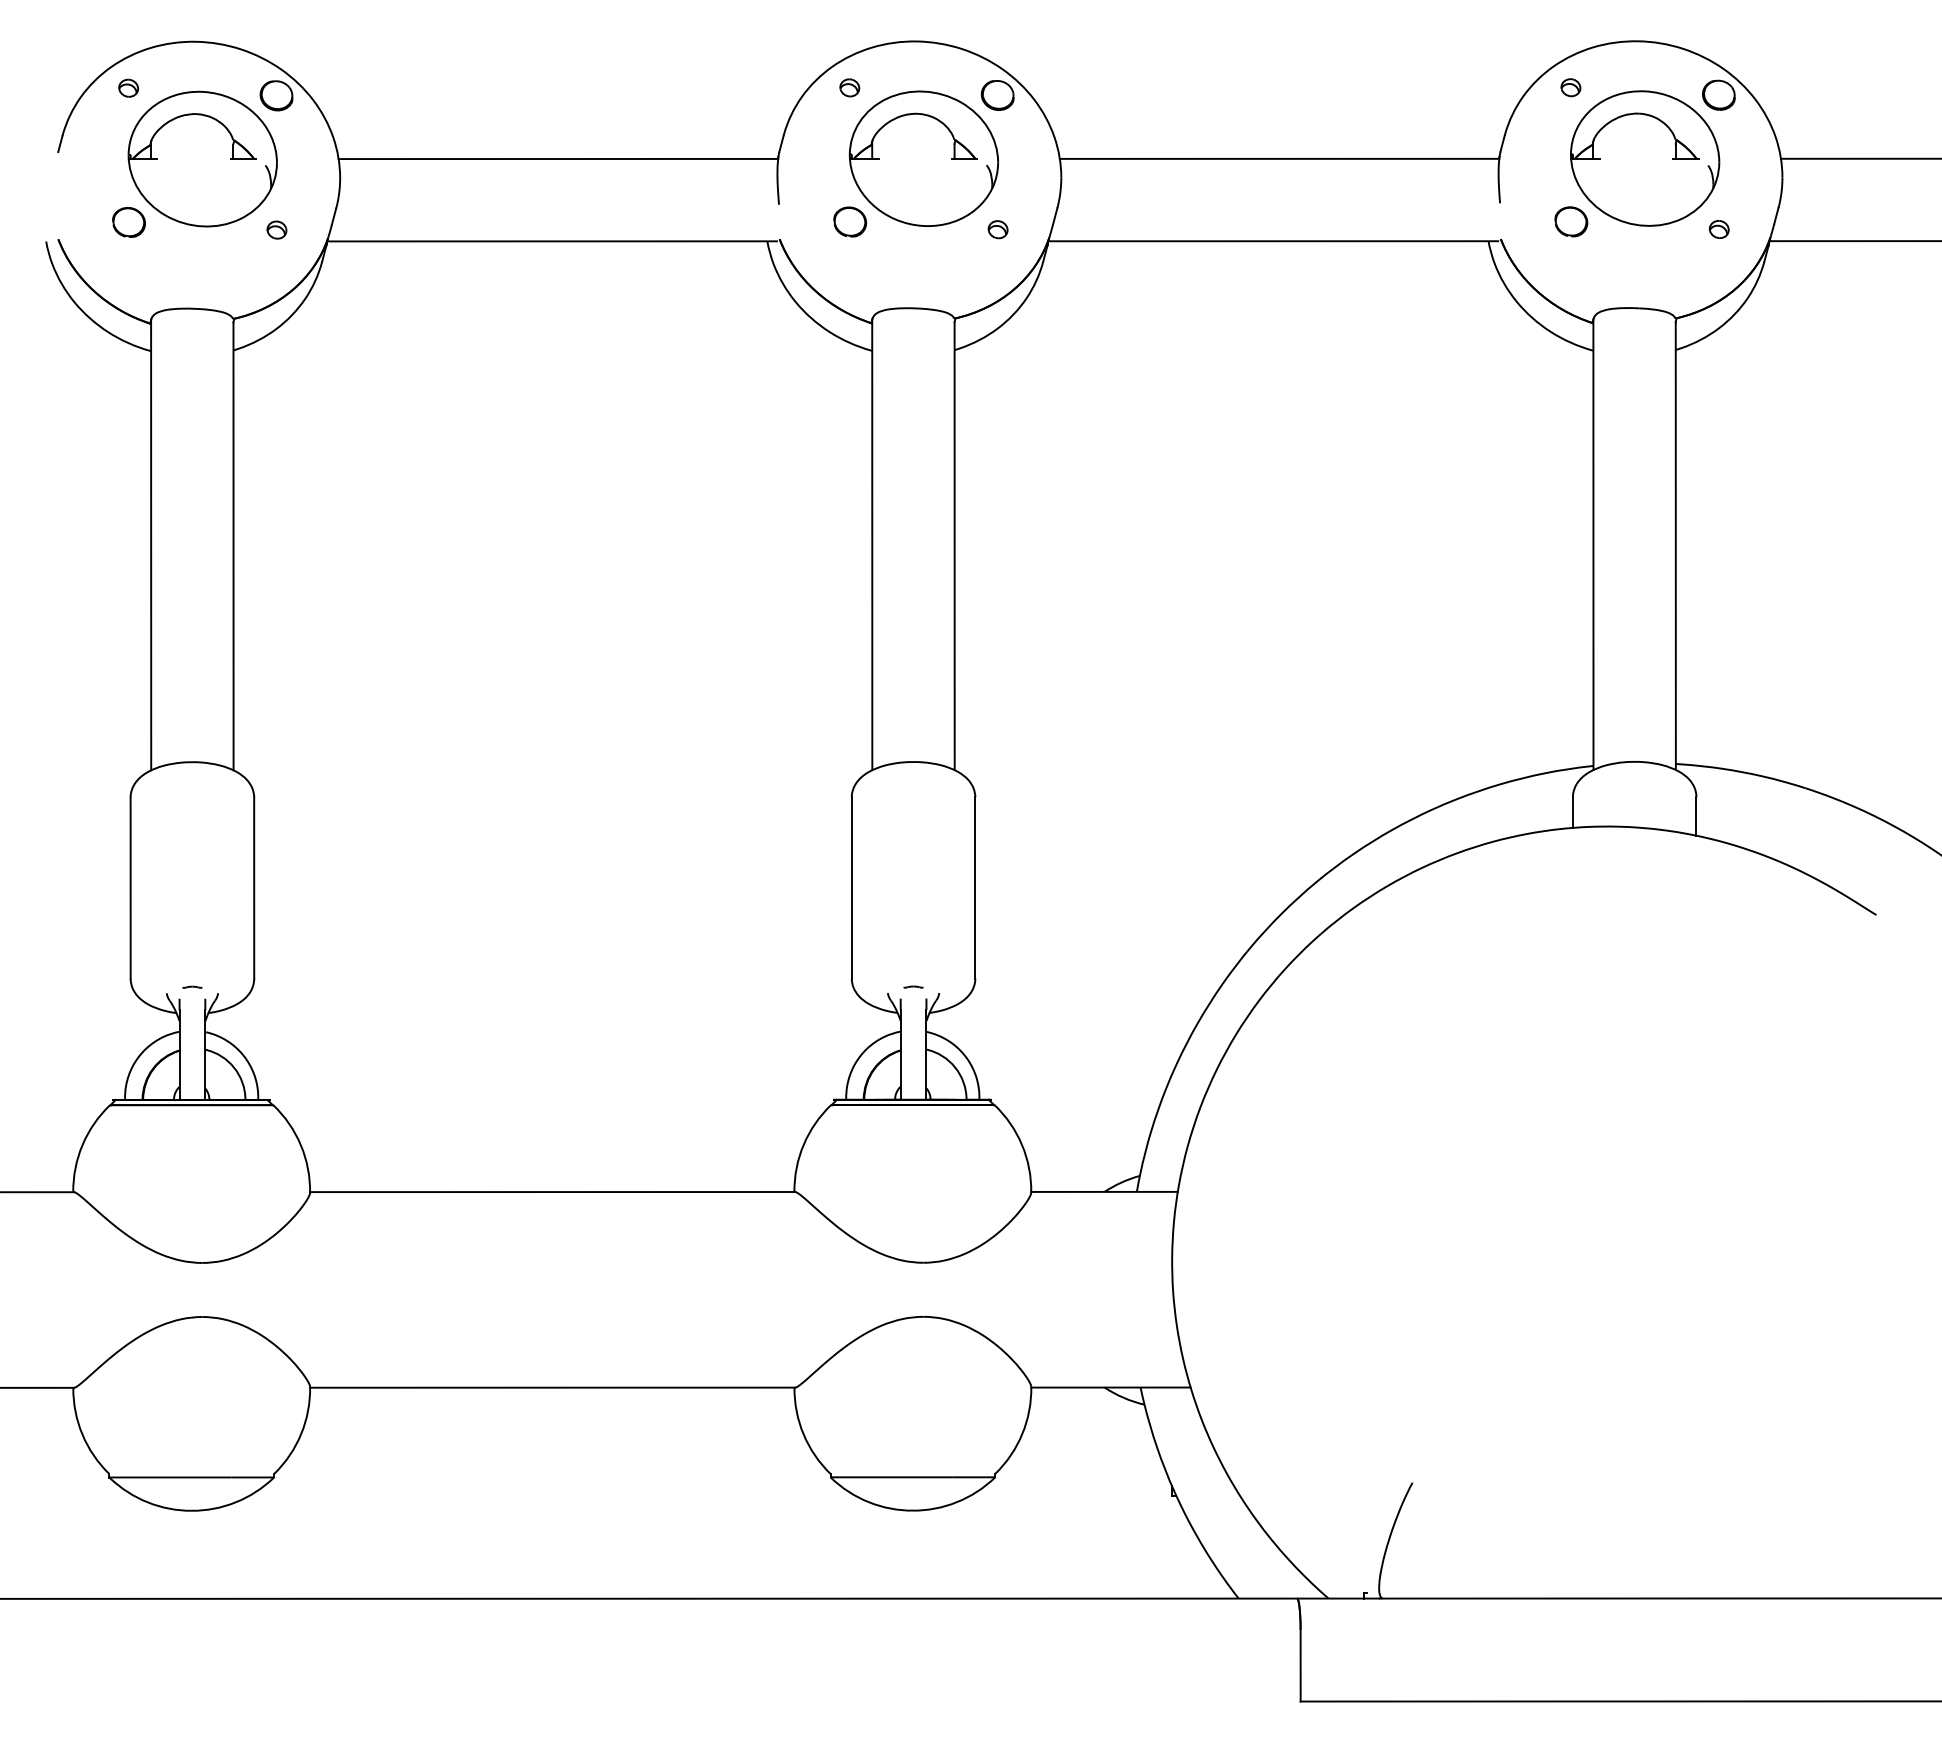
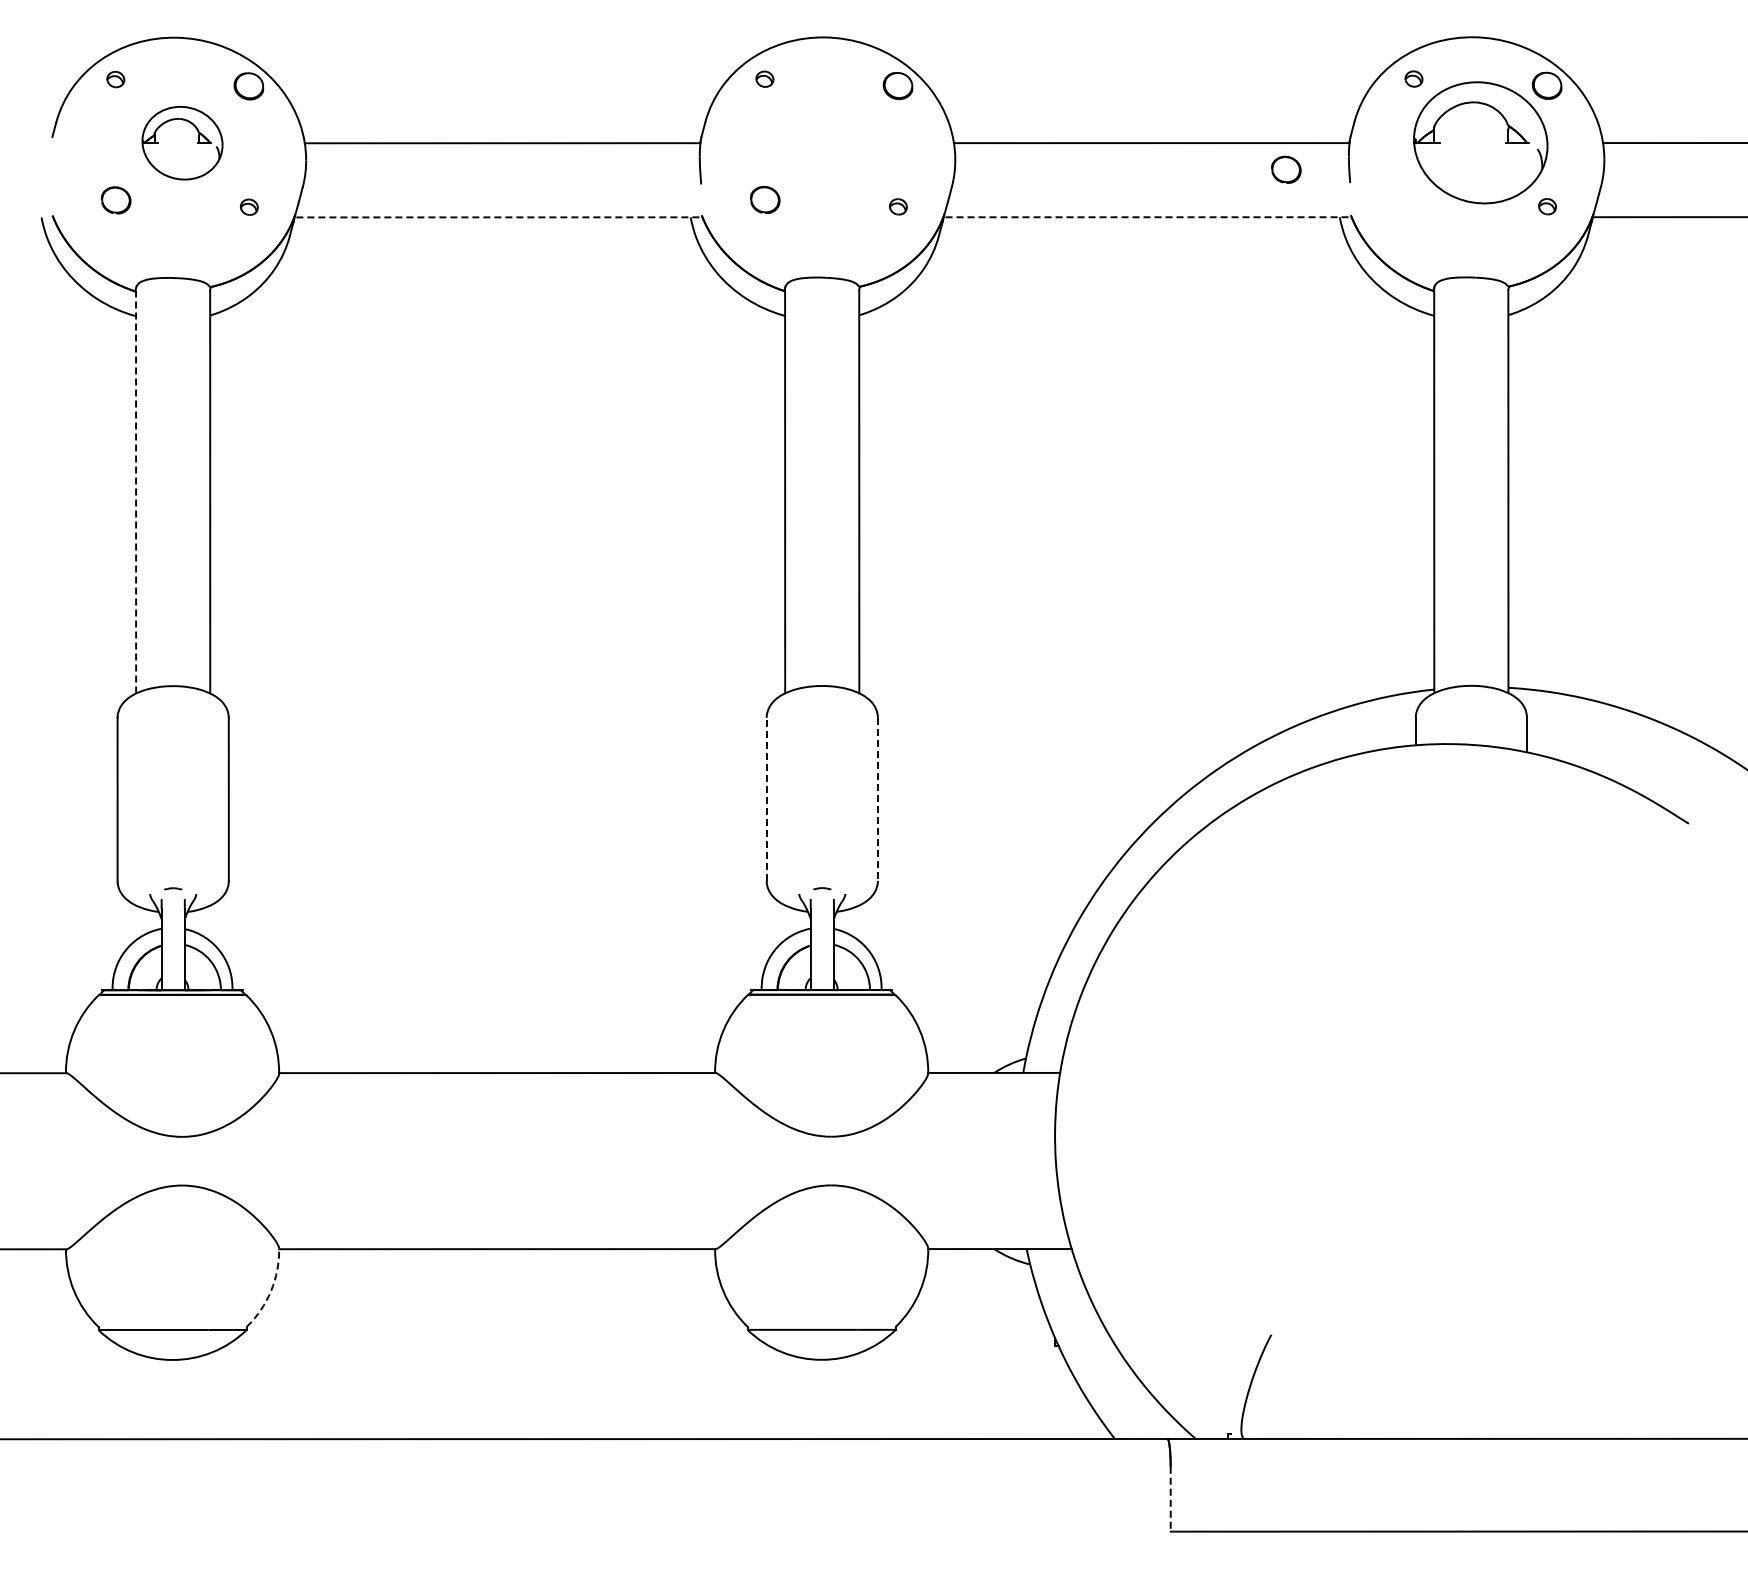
part: (202, 158) -> (182, 142), size x0.6
part: (923, 158) -> (831, 142), removed
part: (1571, 221) -> (1286, 169), moved
line: (551, 241) -> (496, 217), solid -> dashed
line: (1272, 241) -> (1145, 217), solid -> dashed
line: (151, 544) -> (136, 490), solid -> dashed
line: (851, 888) -> (766, 799), solid -> dashed
line: (974, 888) -> (877, 799), solid -> dashed
arc: (301, 1433) -> (271, 1290), solid -> dashed
line: (1300, 1665) -> (1170, 1499), solid -> dashed

